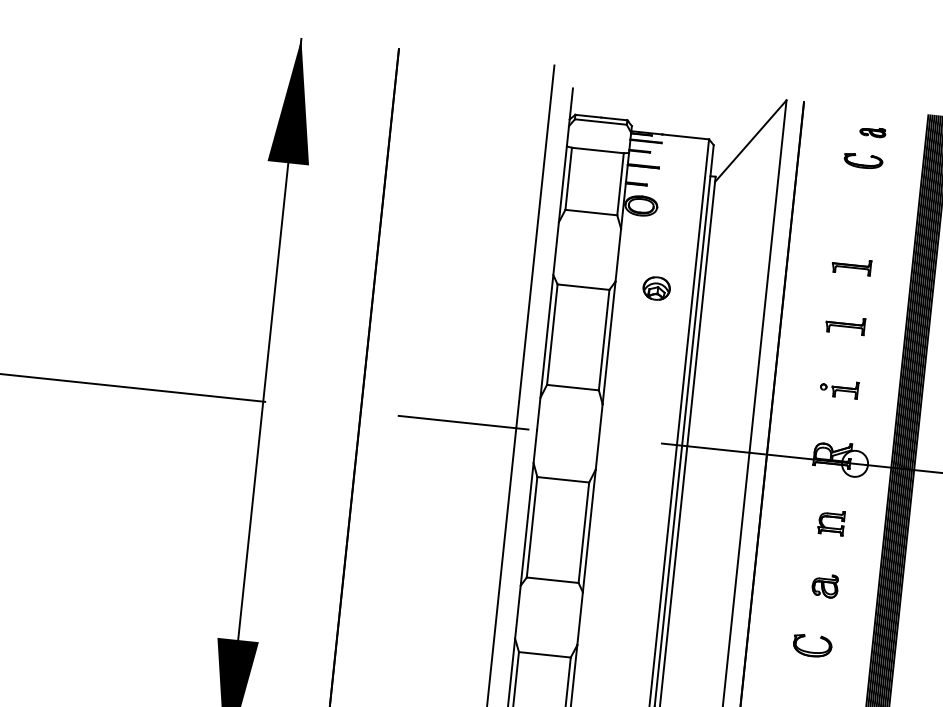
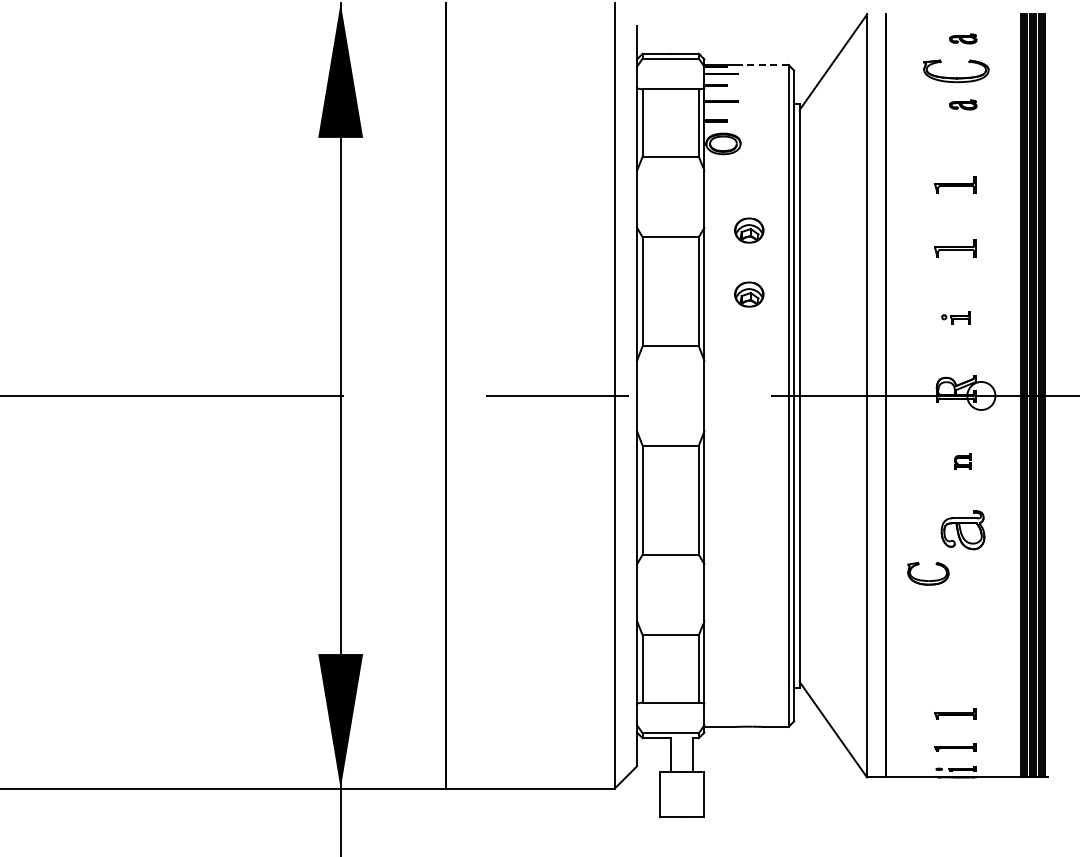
line: (685, 136) -> (762, 64), solid -> dashed
part: (863, 160) -> (956, 70), size x1.6
part: (866, 192) -> (963, 104), added
part: (650, 347) -> (749, 294), added
part: (838, 388) -> (955, 317), size x0.7
part: (831, 522) -> (962, 461), size x0.6
part: (825, 585) -> (963, 529), size x1.6
part: (812, 652) -> (928, 580), moved

